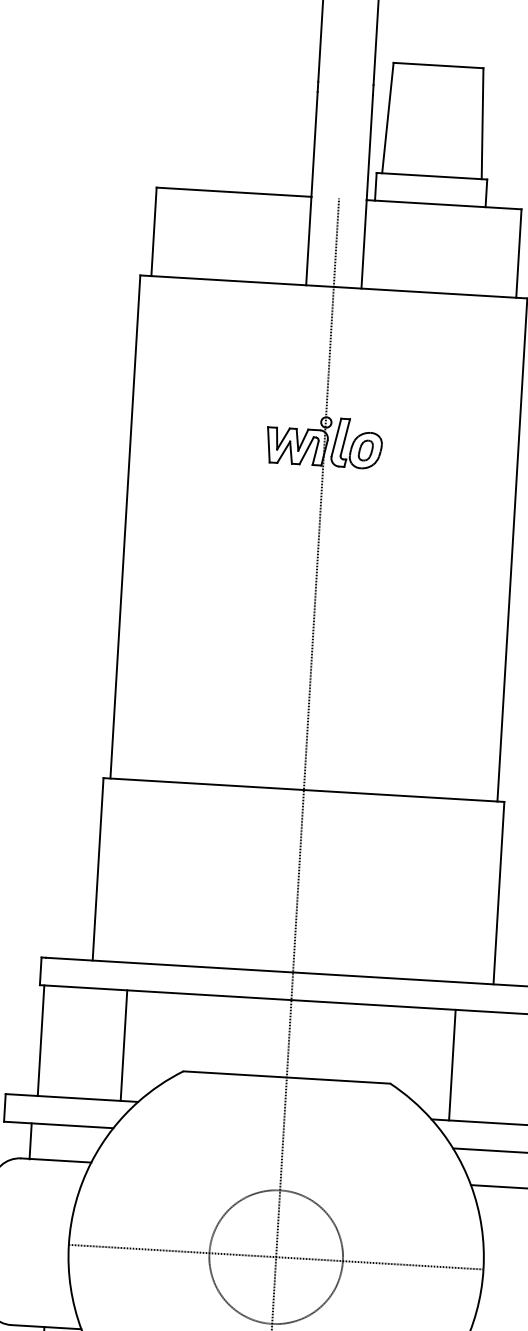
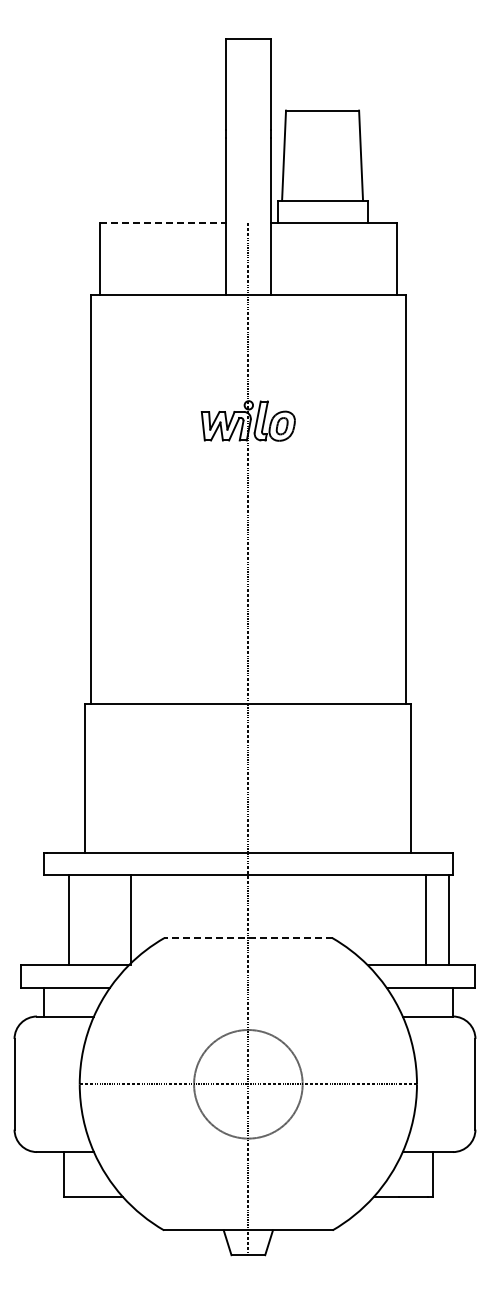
line: (233, 192) -> (162, 223), solid -> dashed
line: (41, 1041) -> (69, 920), moved
line: (123, 1046) -> (130, 920), moved
line: (451, 1065) -> (425, 920), moved
line: (285, 1077) -> (247, 938), solid -> dashed

